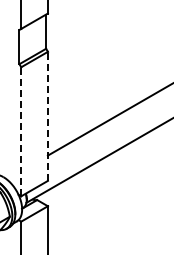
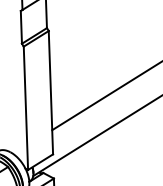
line: (47, 116) -> (50, 92), dashed -> solid
line: (21, 131) -> (26, 108), dashed -> solid

